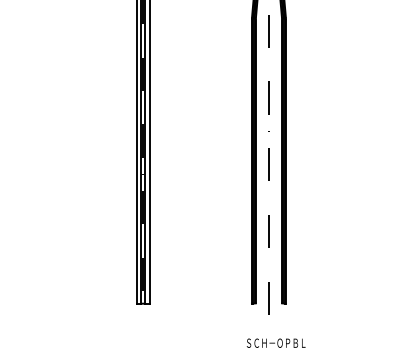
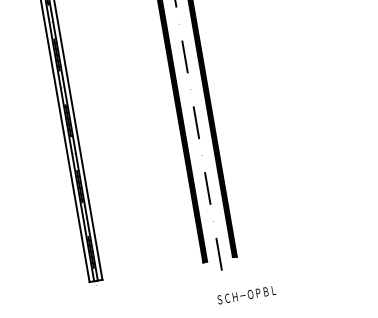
text: (275, 342) -> (245, 294), moved

